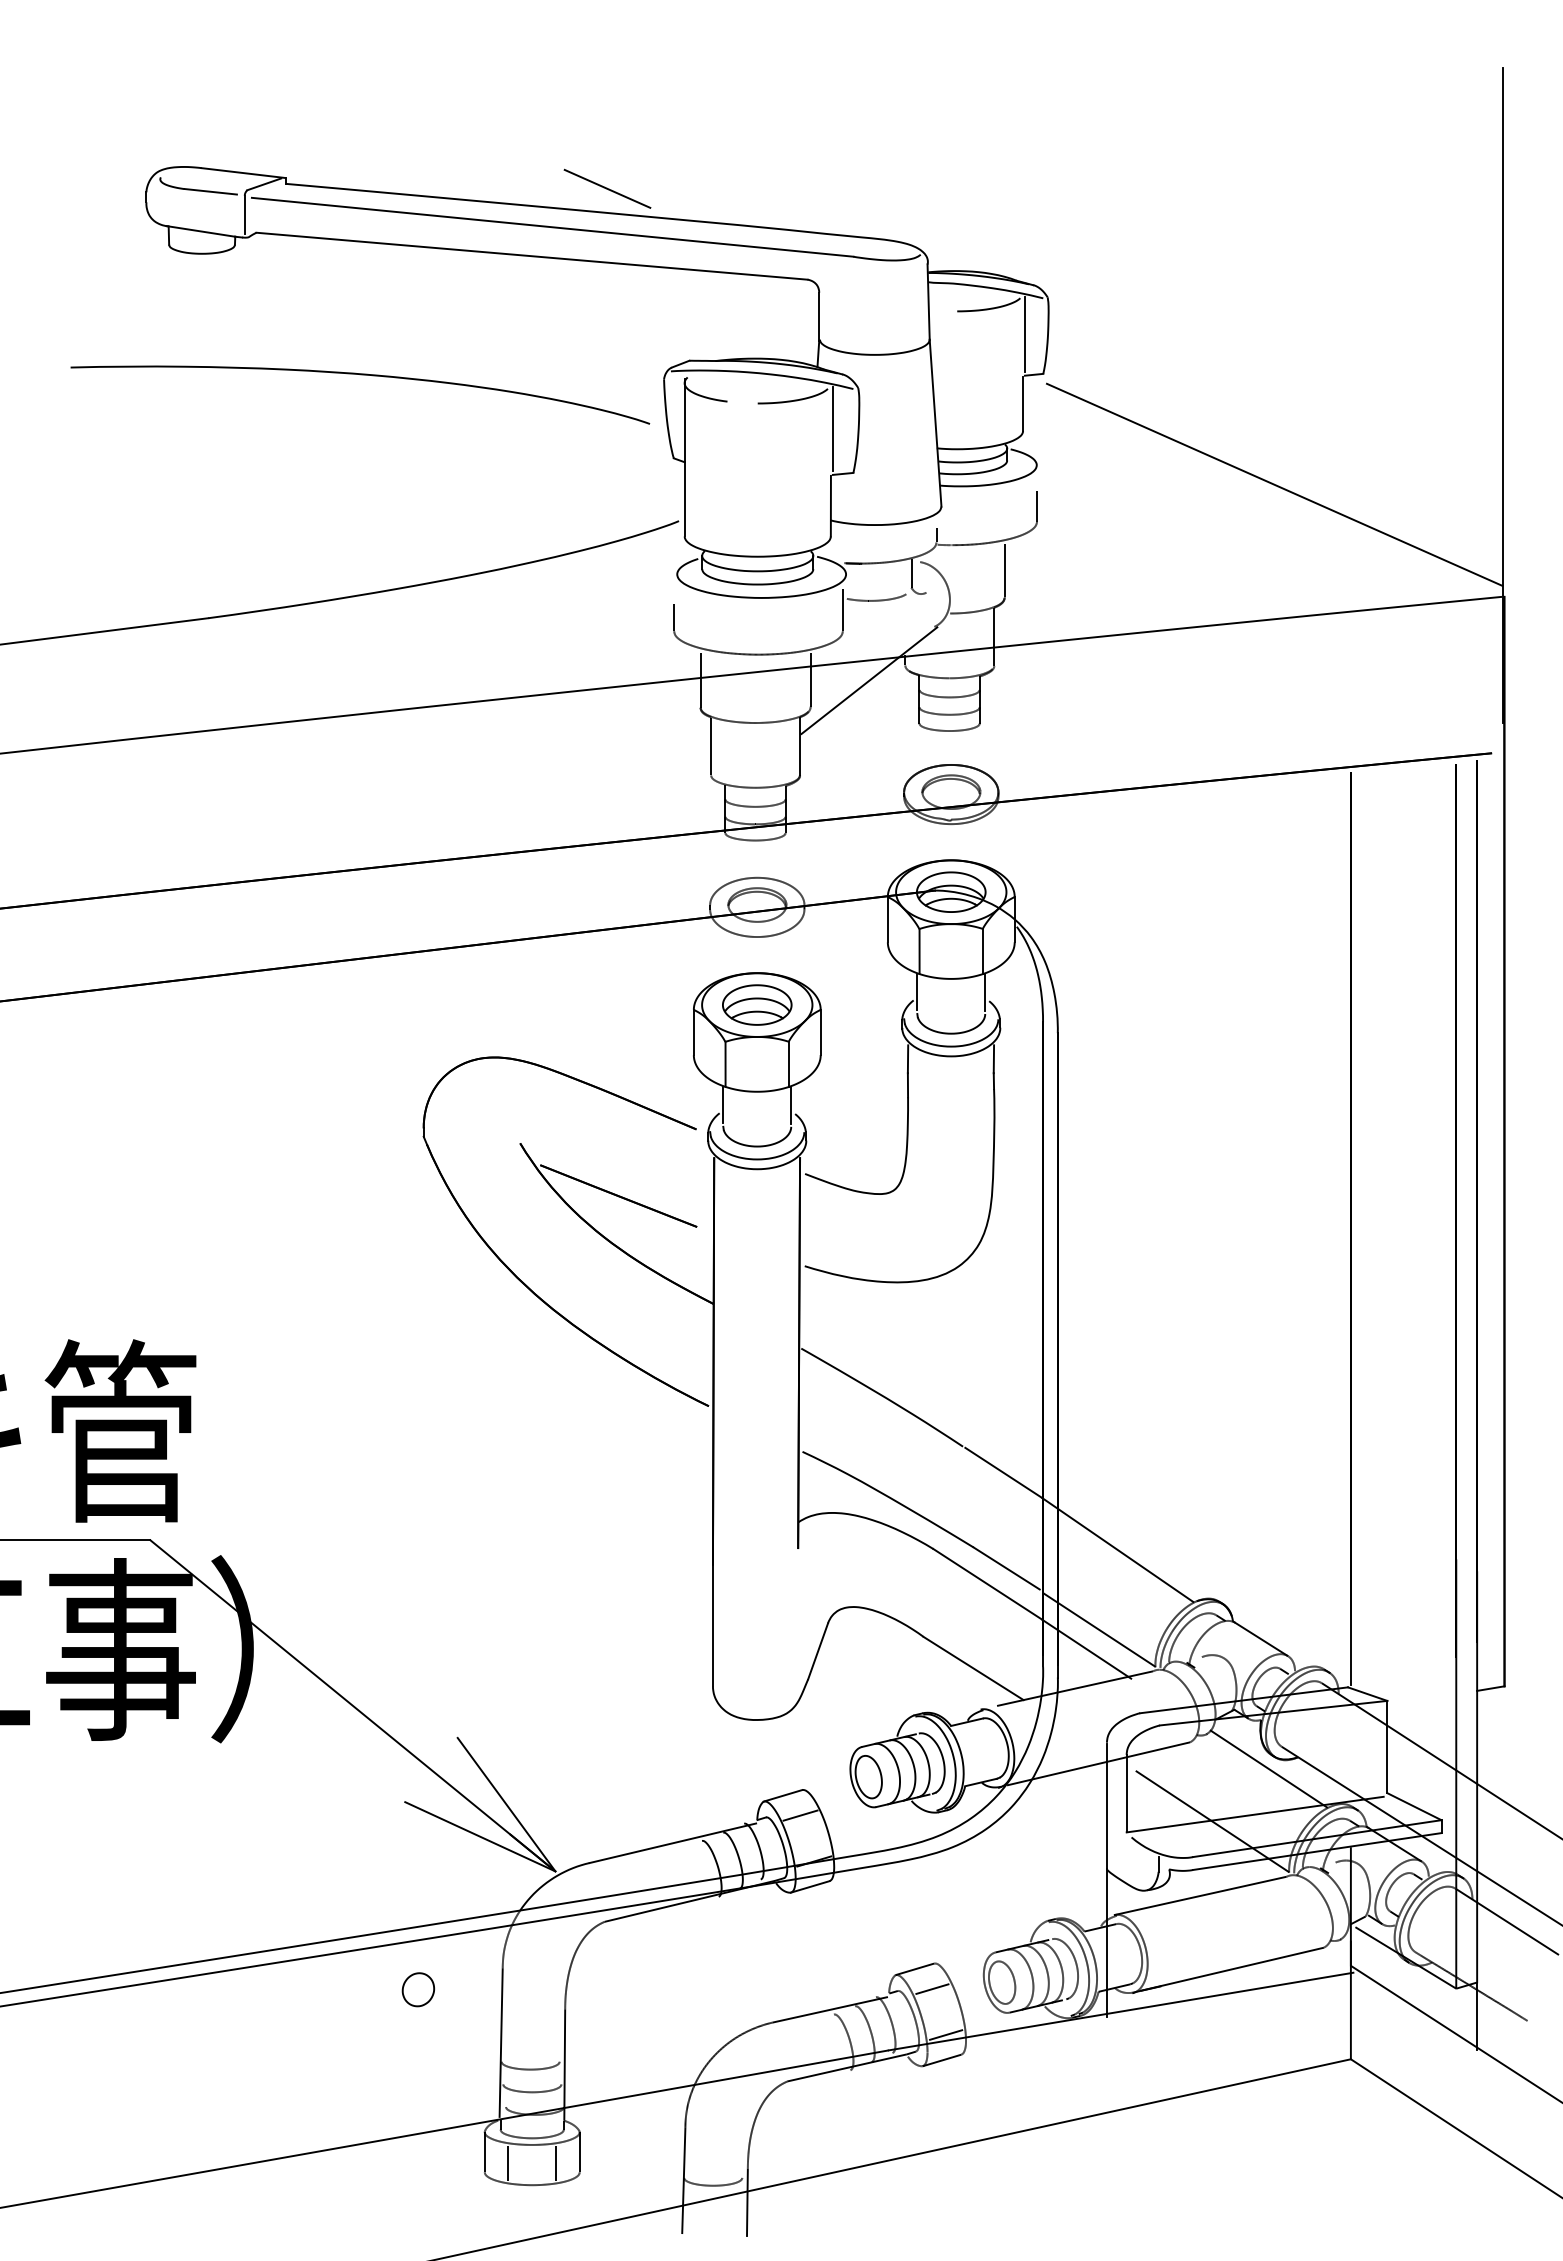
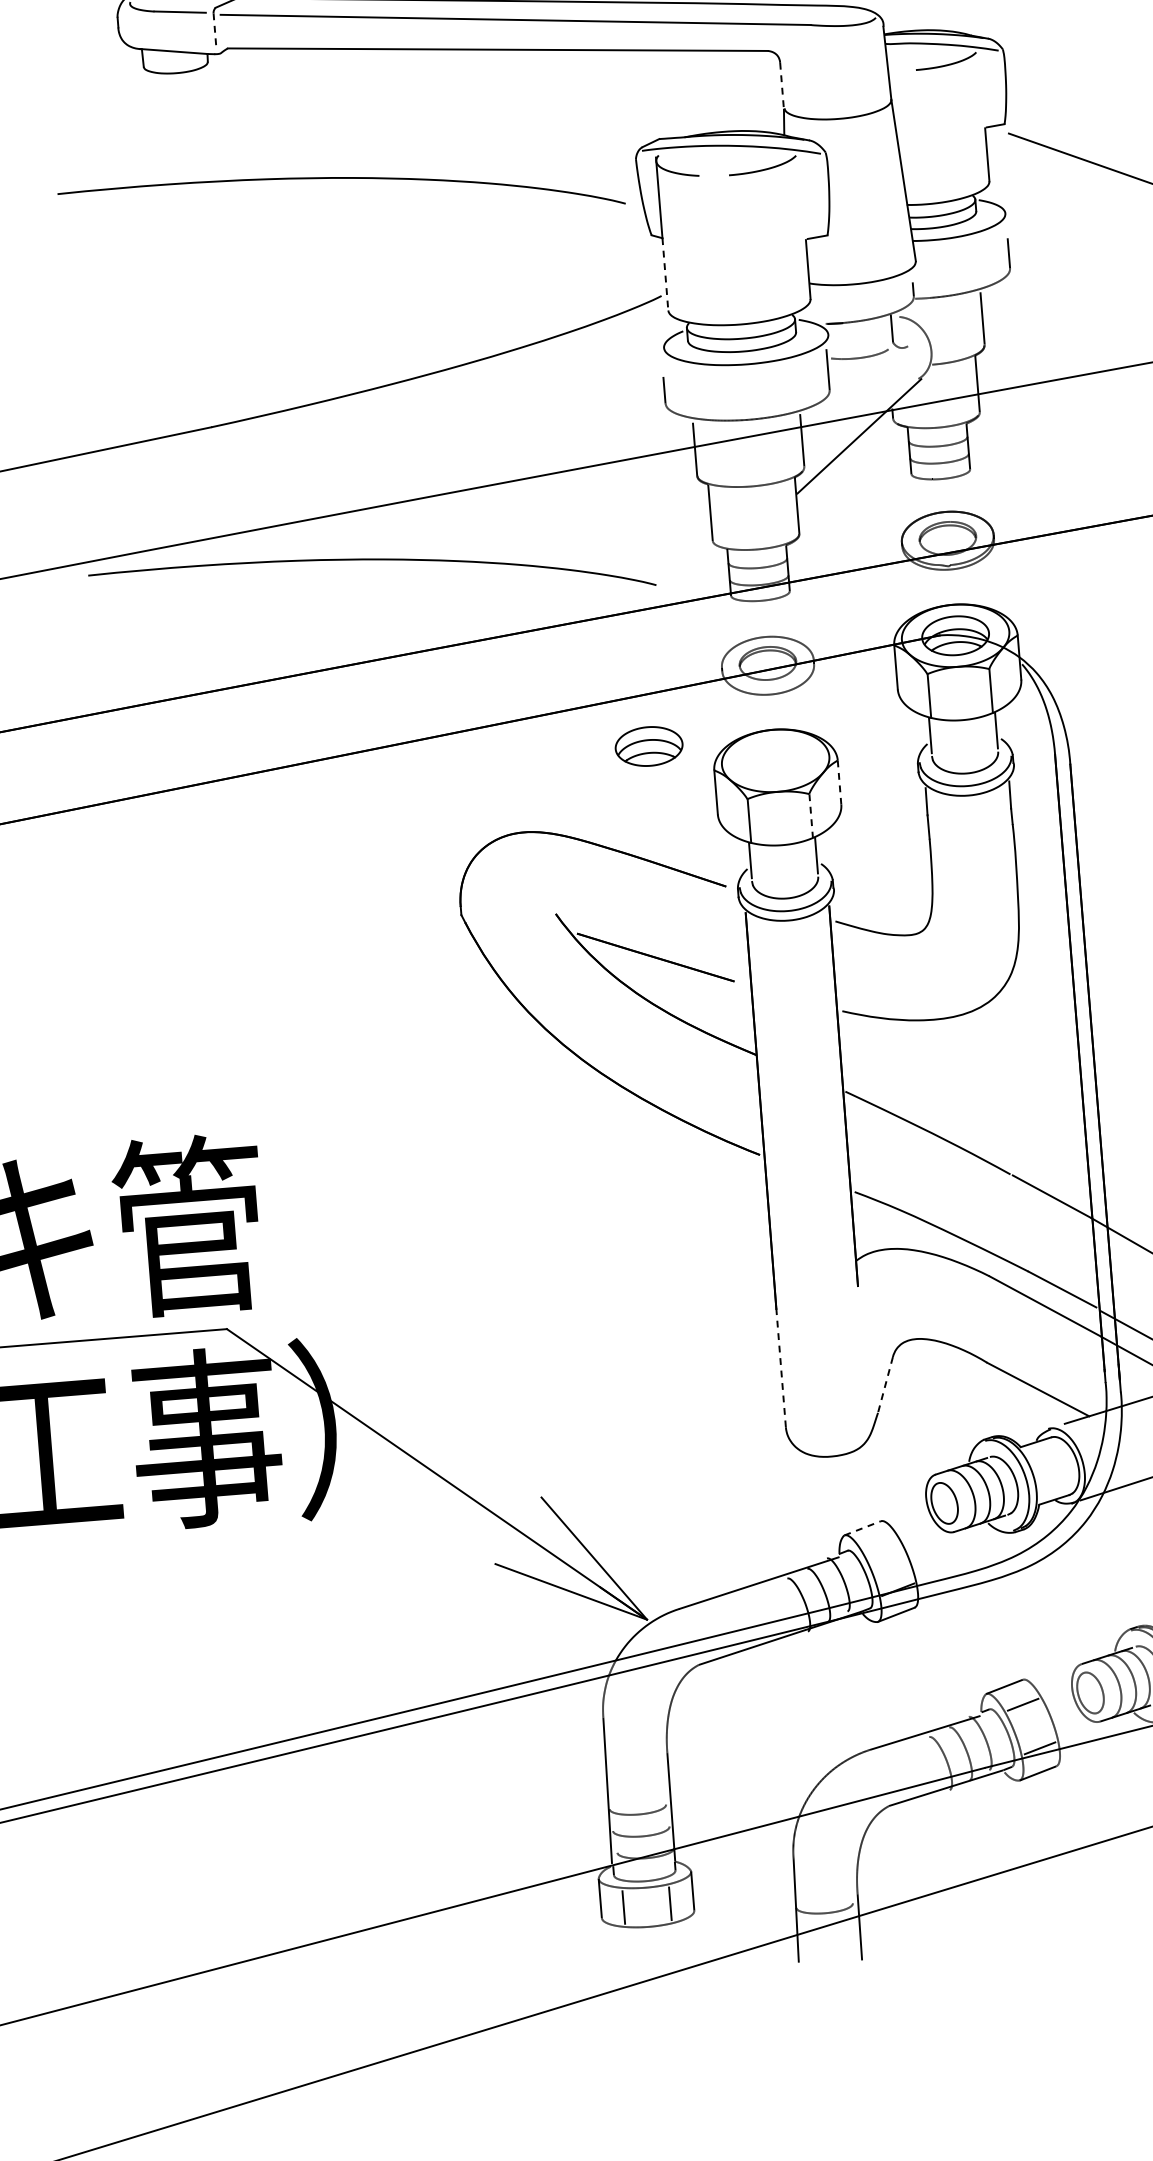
line: (244, 215) -> (214, 32), solid -> dashed
line: (819, 317) -> (782, 86), solid -> dashed
line: (1024, 334) -> (983, 87), removed
line: (833, 429) -> (804, 194), removed
line: (684, 499) -> (665, 274), solid -> dashed
curve: (360, 767) -> (370, 560), added
part: (757, 1004) -> (649, 745), moved
line: (820, 1032) -> (839, 782), solid -> dashed
line: (789, 1064) -> (811, 816), solid -> dashed
line: (712, 1625) -> (780, 1368), solid -> dashed
line: (818, 1651) -> (885, 1385), solid -> dashed
line: (783, 1795) -> (863, 1527), solid -> dashed
line: (800, 1815) -> (881, 1546), removed
part: (417, 1989) -> (522, 1745), removed

